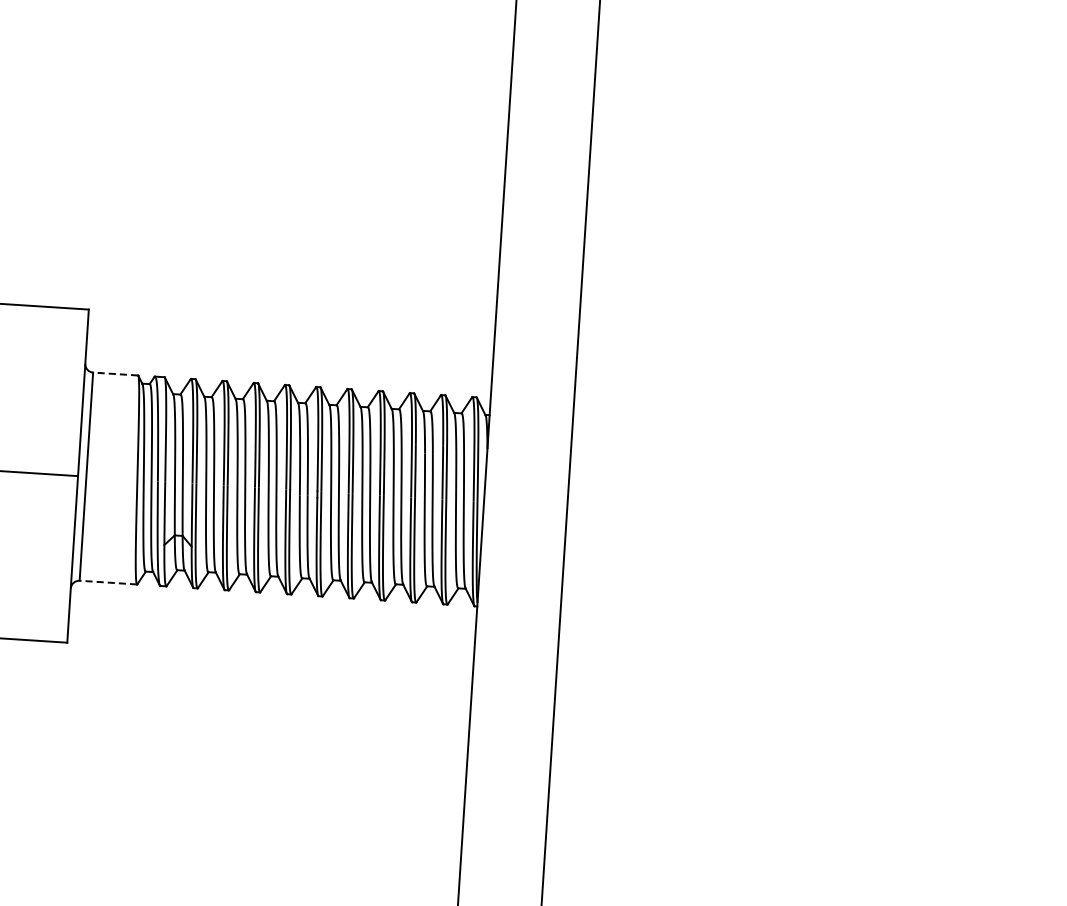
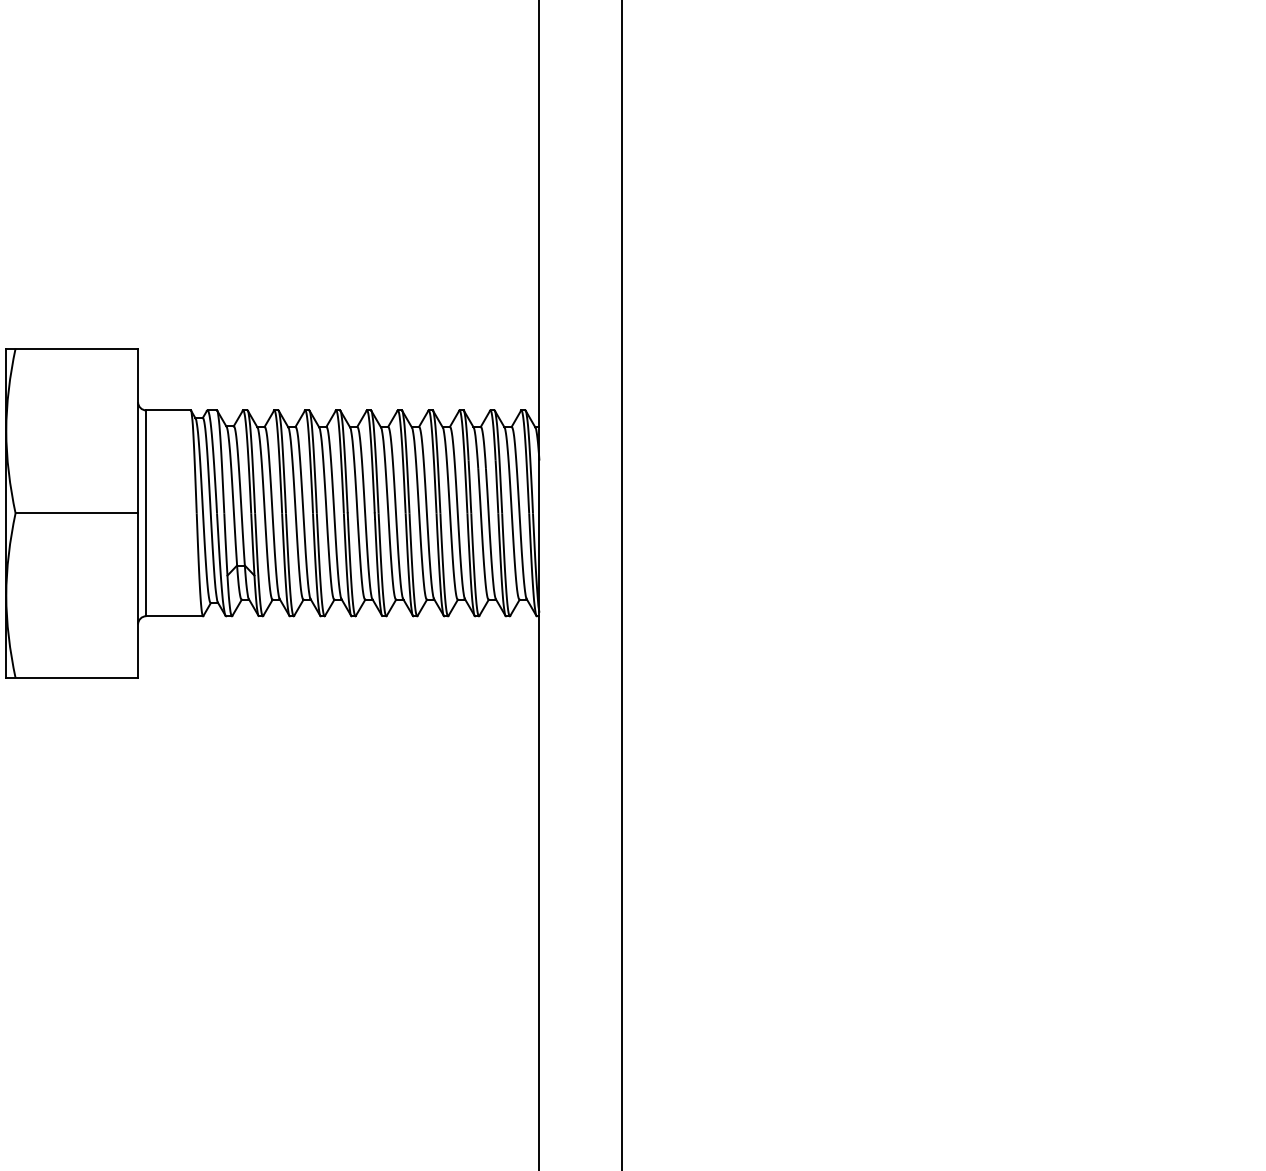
line: (115, 374) -> (168, 410), dashed -> solid
line: (108, 582) -> (174, 616), dashed -> solid

